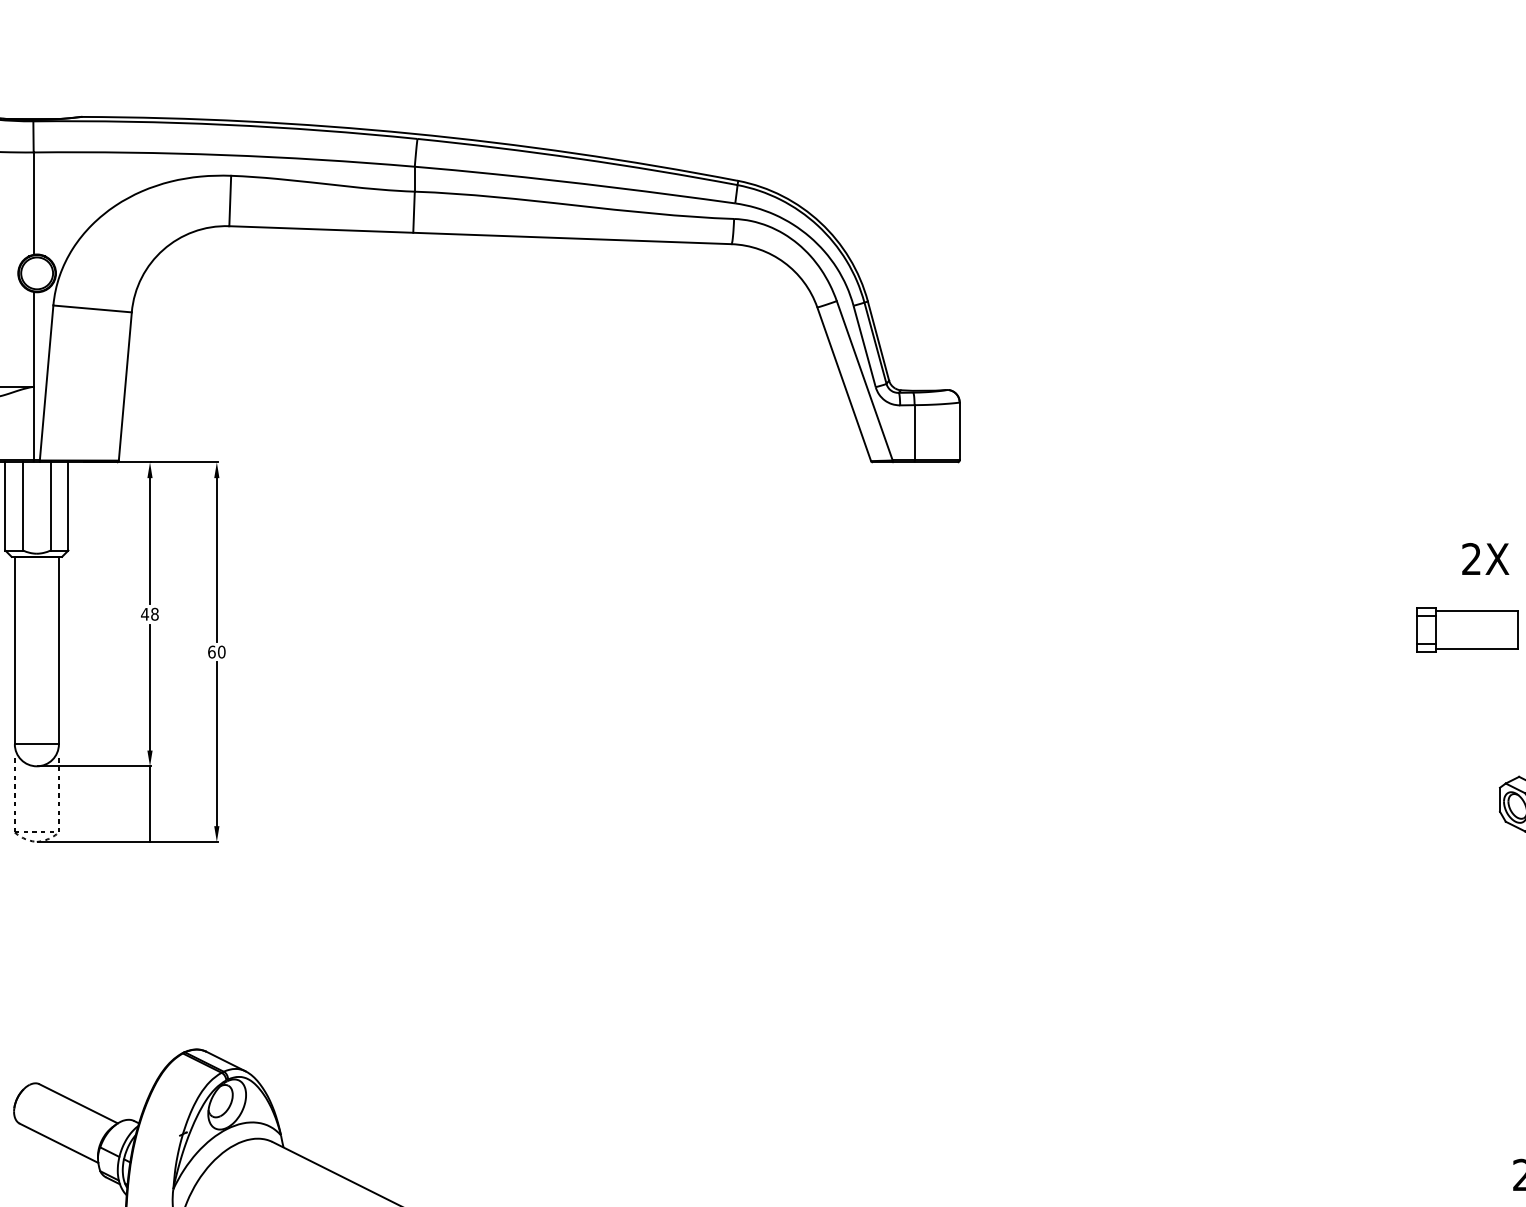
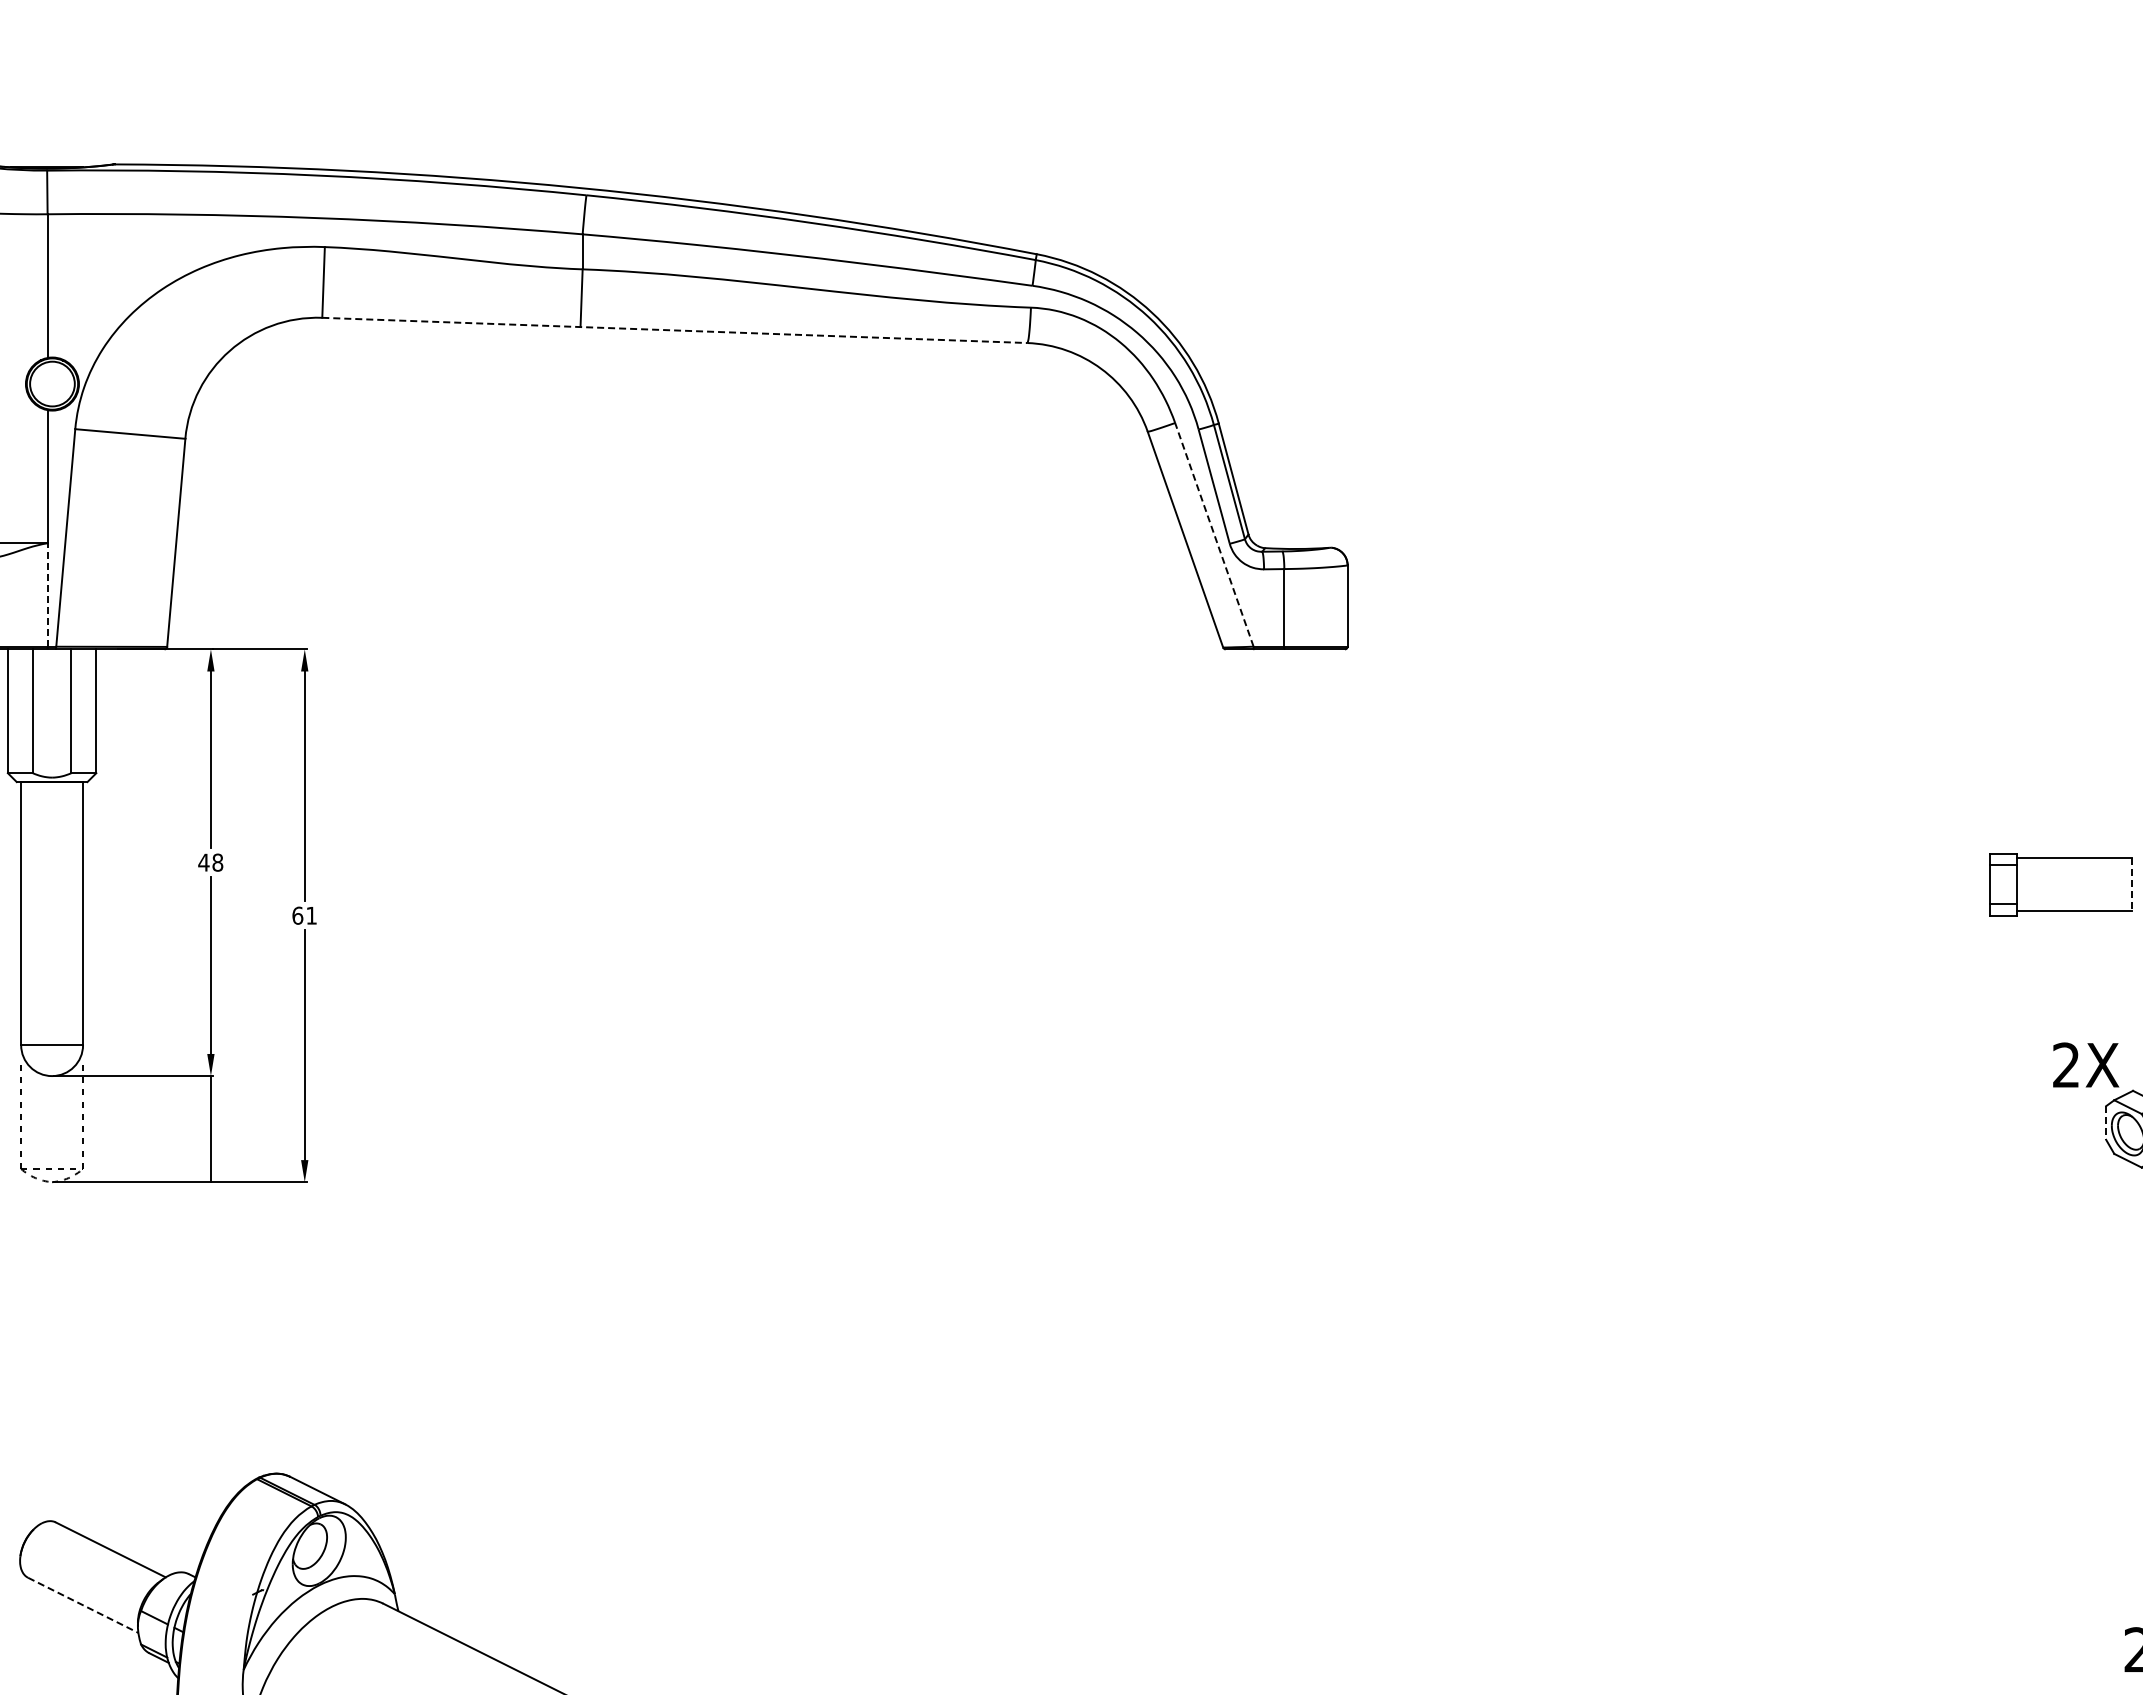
line: (480, 235) -> (674, 330), solid -> dashed
line: (864, 380) -> (1214, 534), solid -> dashed
line: (33, 424) -> (47, 595), solid -> dashed
text: (1485, 558) -> (2086, 1064), moved
line: (1518, 629) -> (2131, 884), solid -> dashed
text: (221, 651) -> (311, 915), 60 -> 61
line: (1500, 800) -> (2106, 1123), solid -> dashed
line: (59, 1143) -> (83, 1605), solid -> dashed

